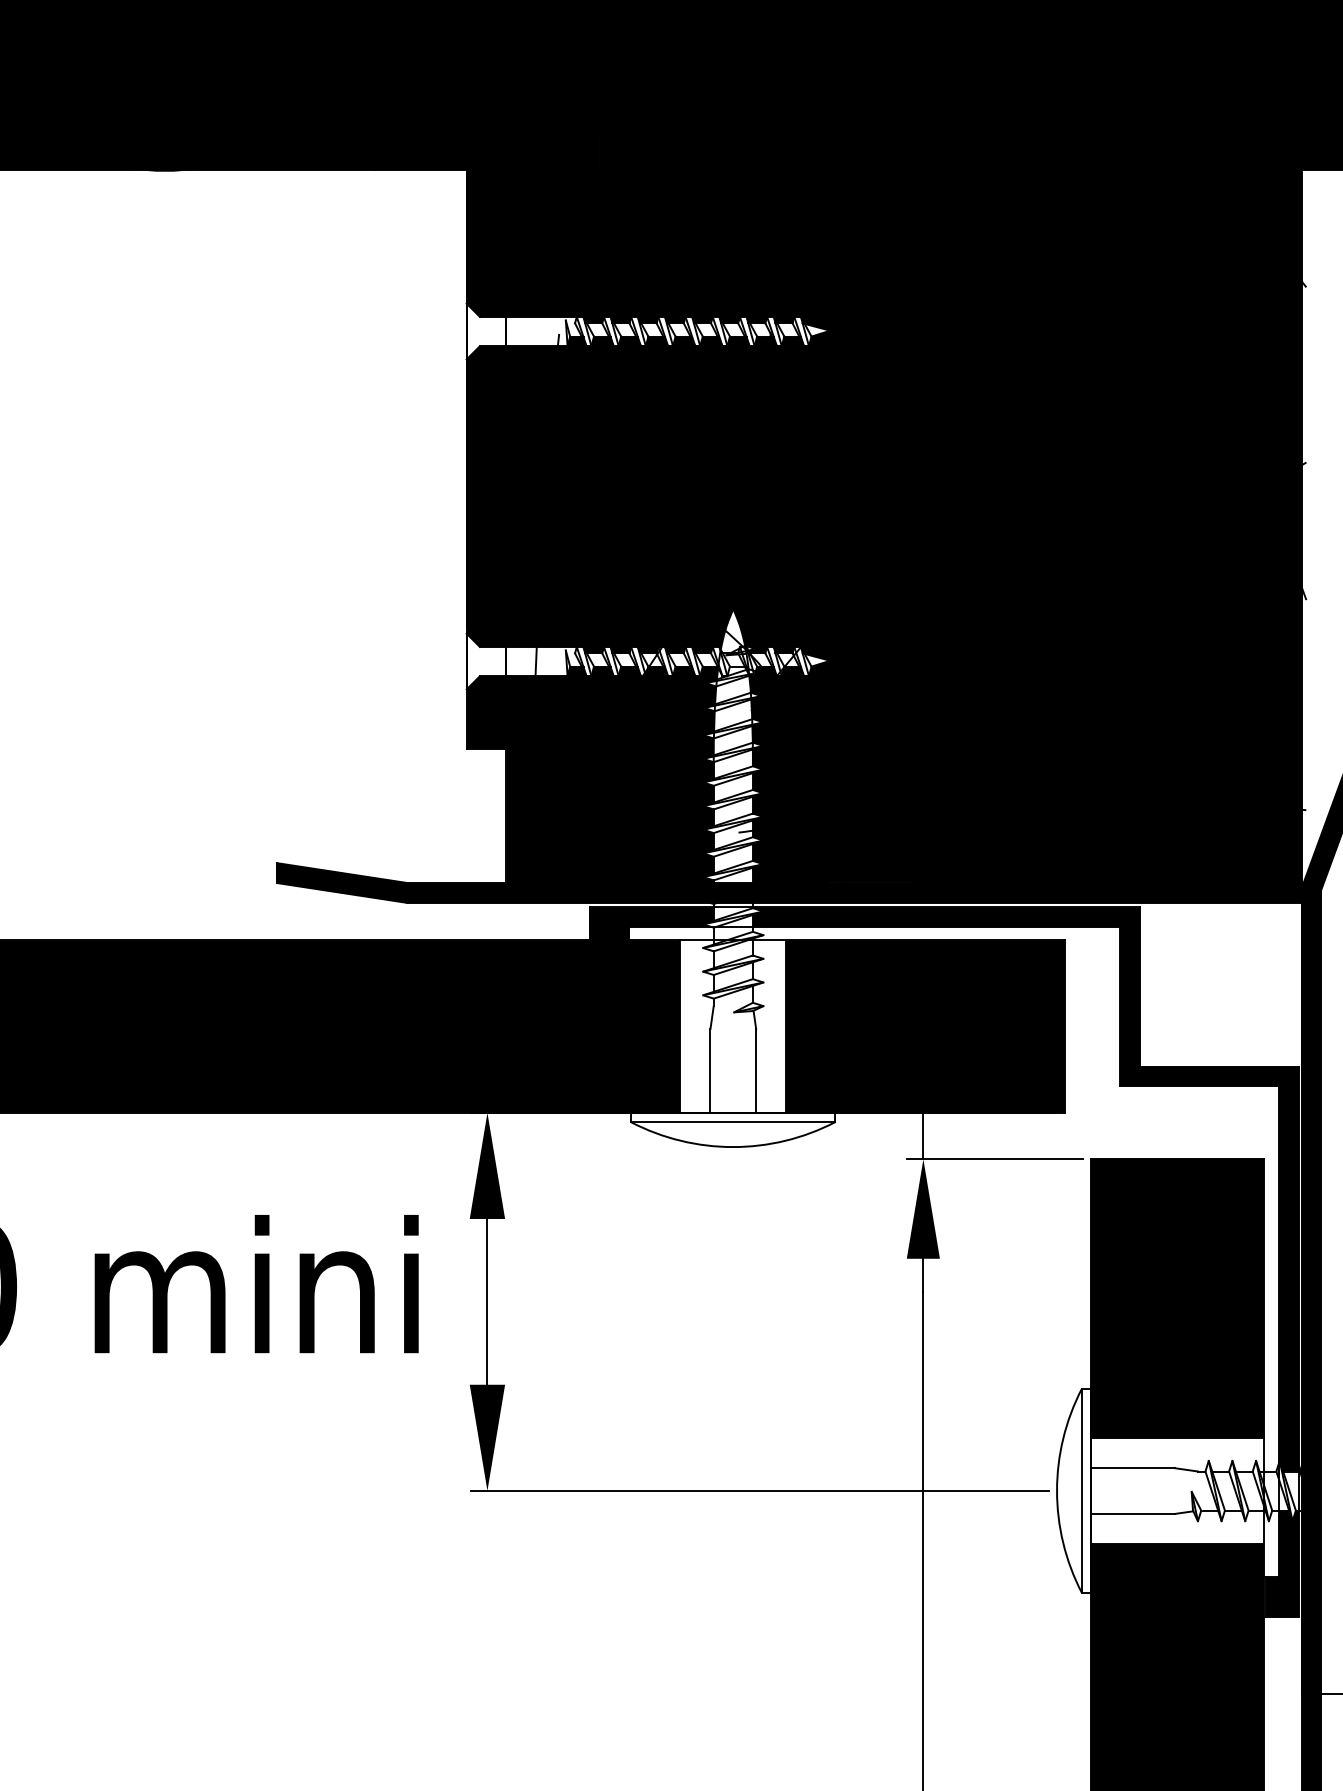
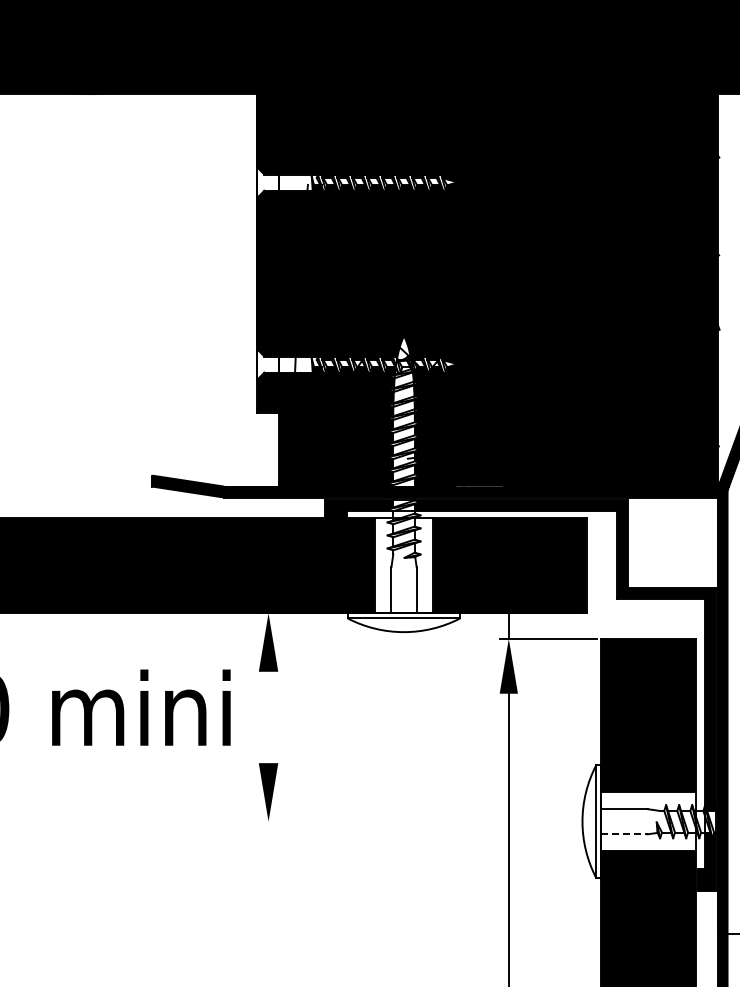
line: (487, 1301) -> (268, 717), removed
line: (759, 1490) -> (418, 821), removed
line: (1133, 1514) -> (624, 834), solid -> dashed

